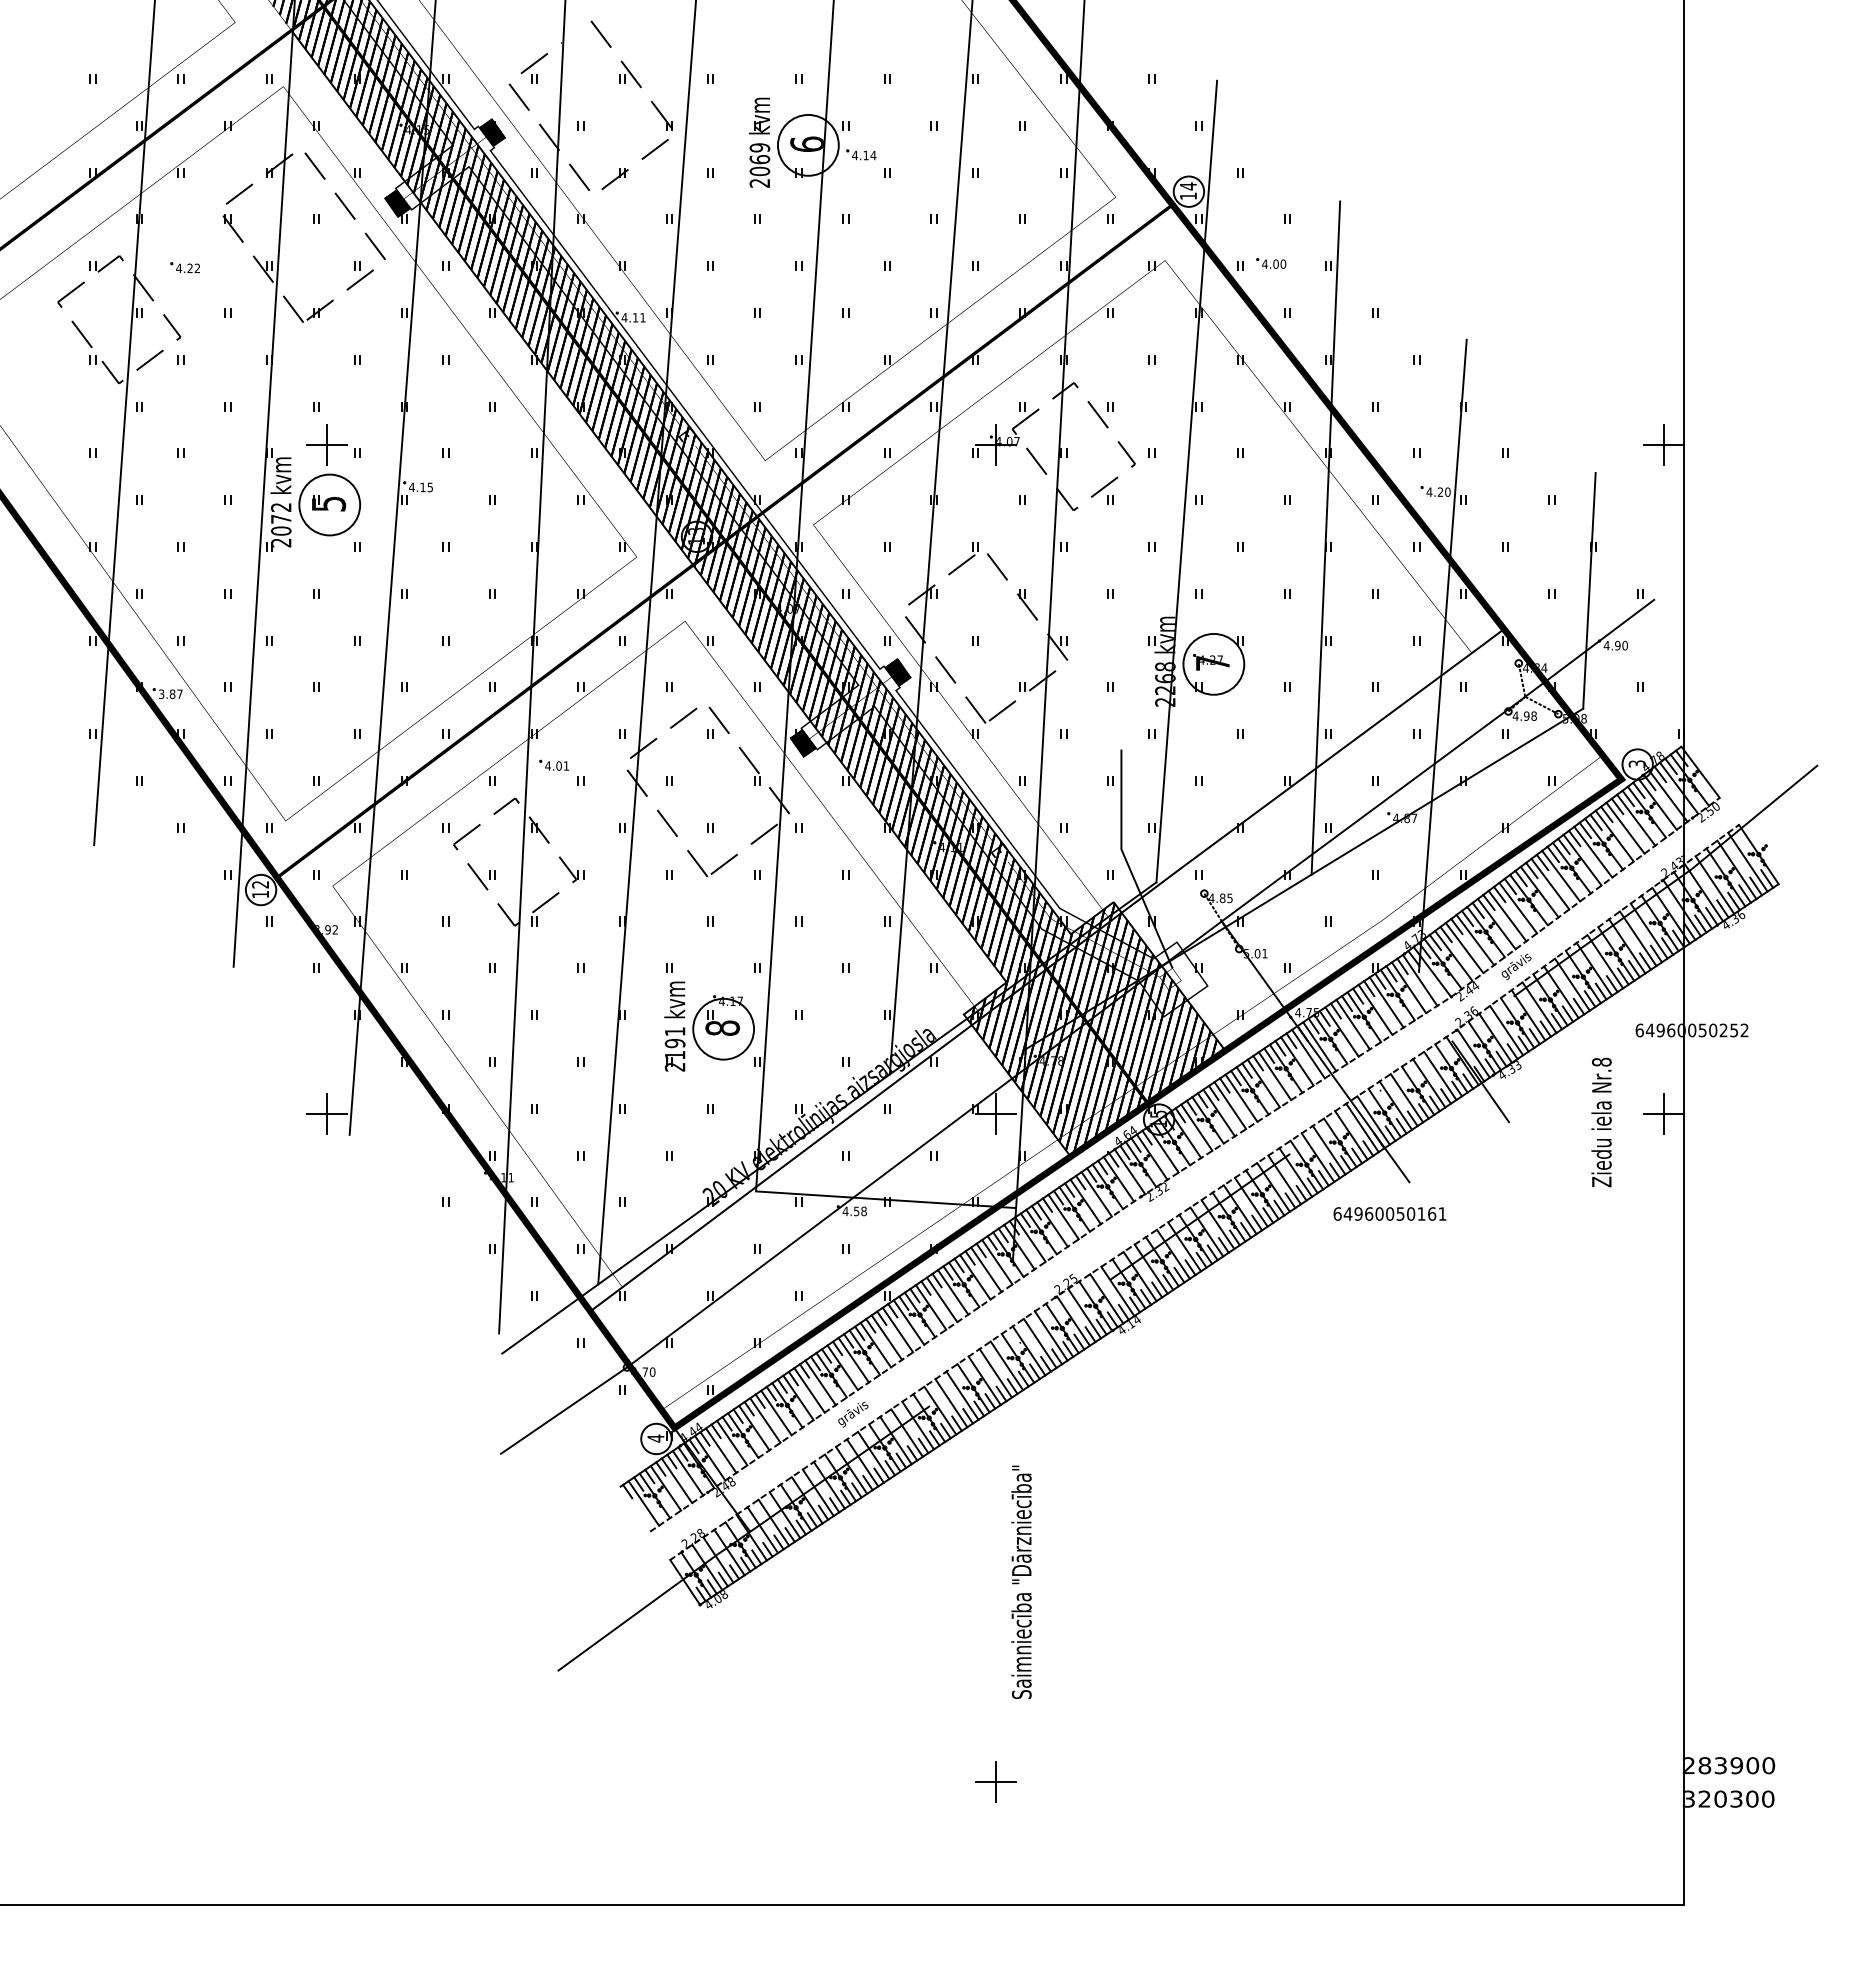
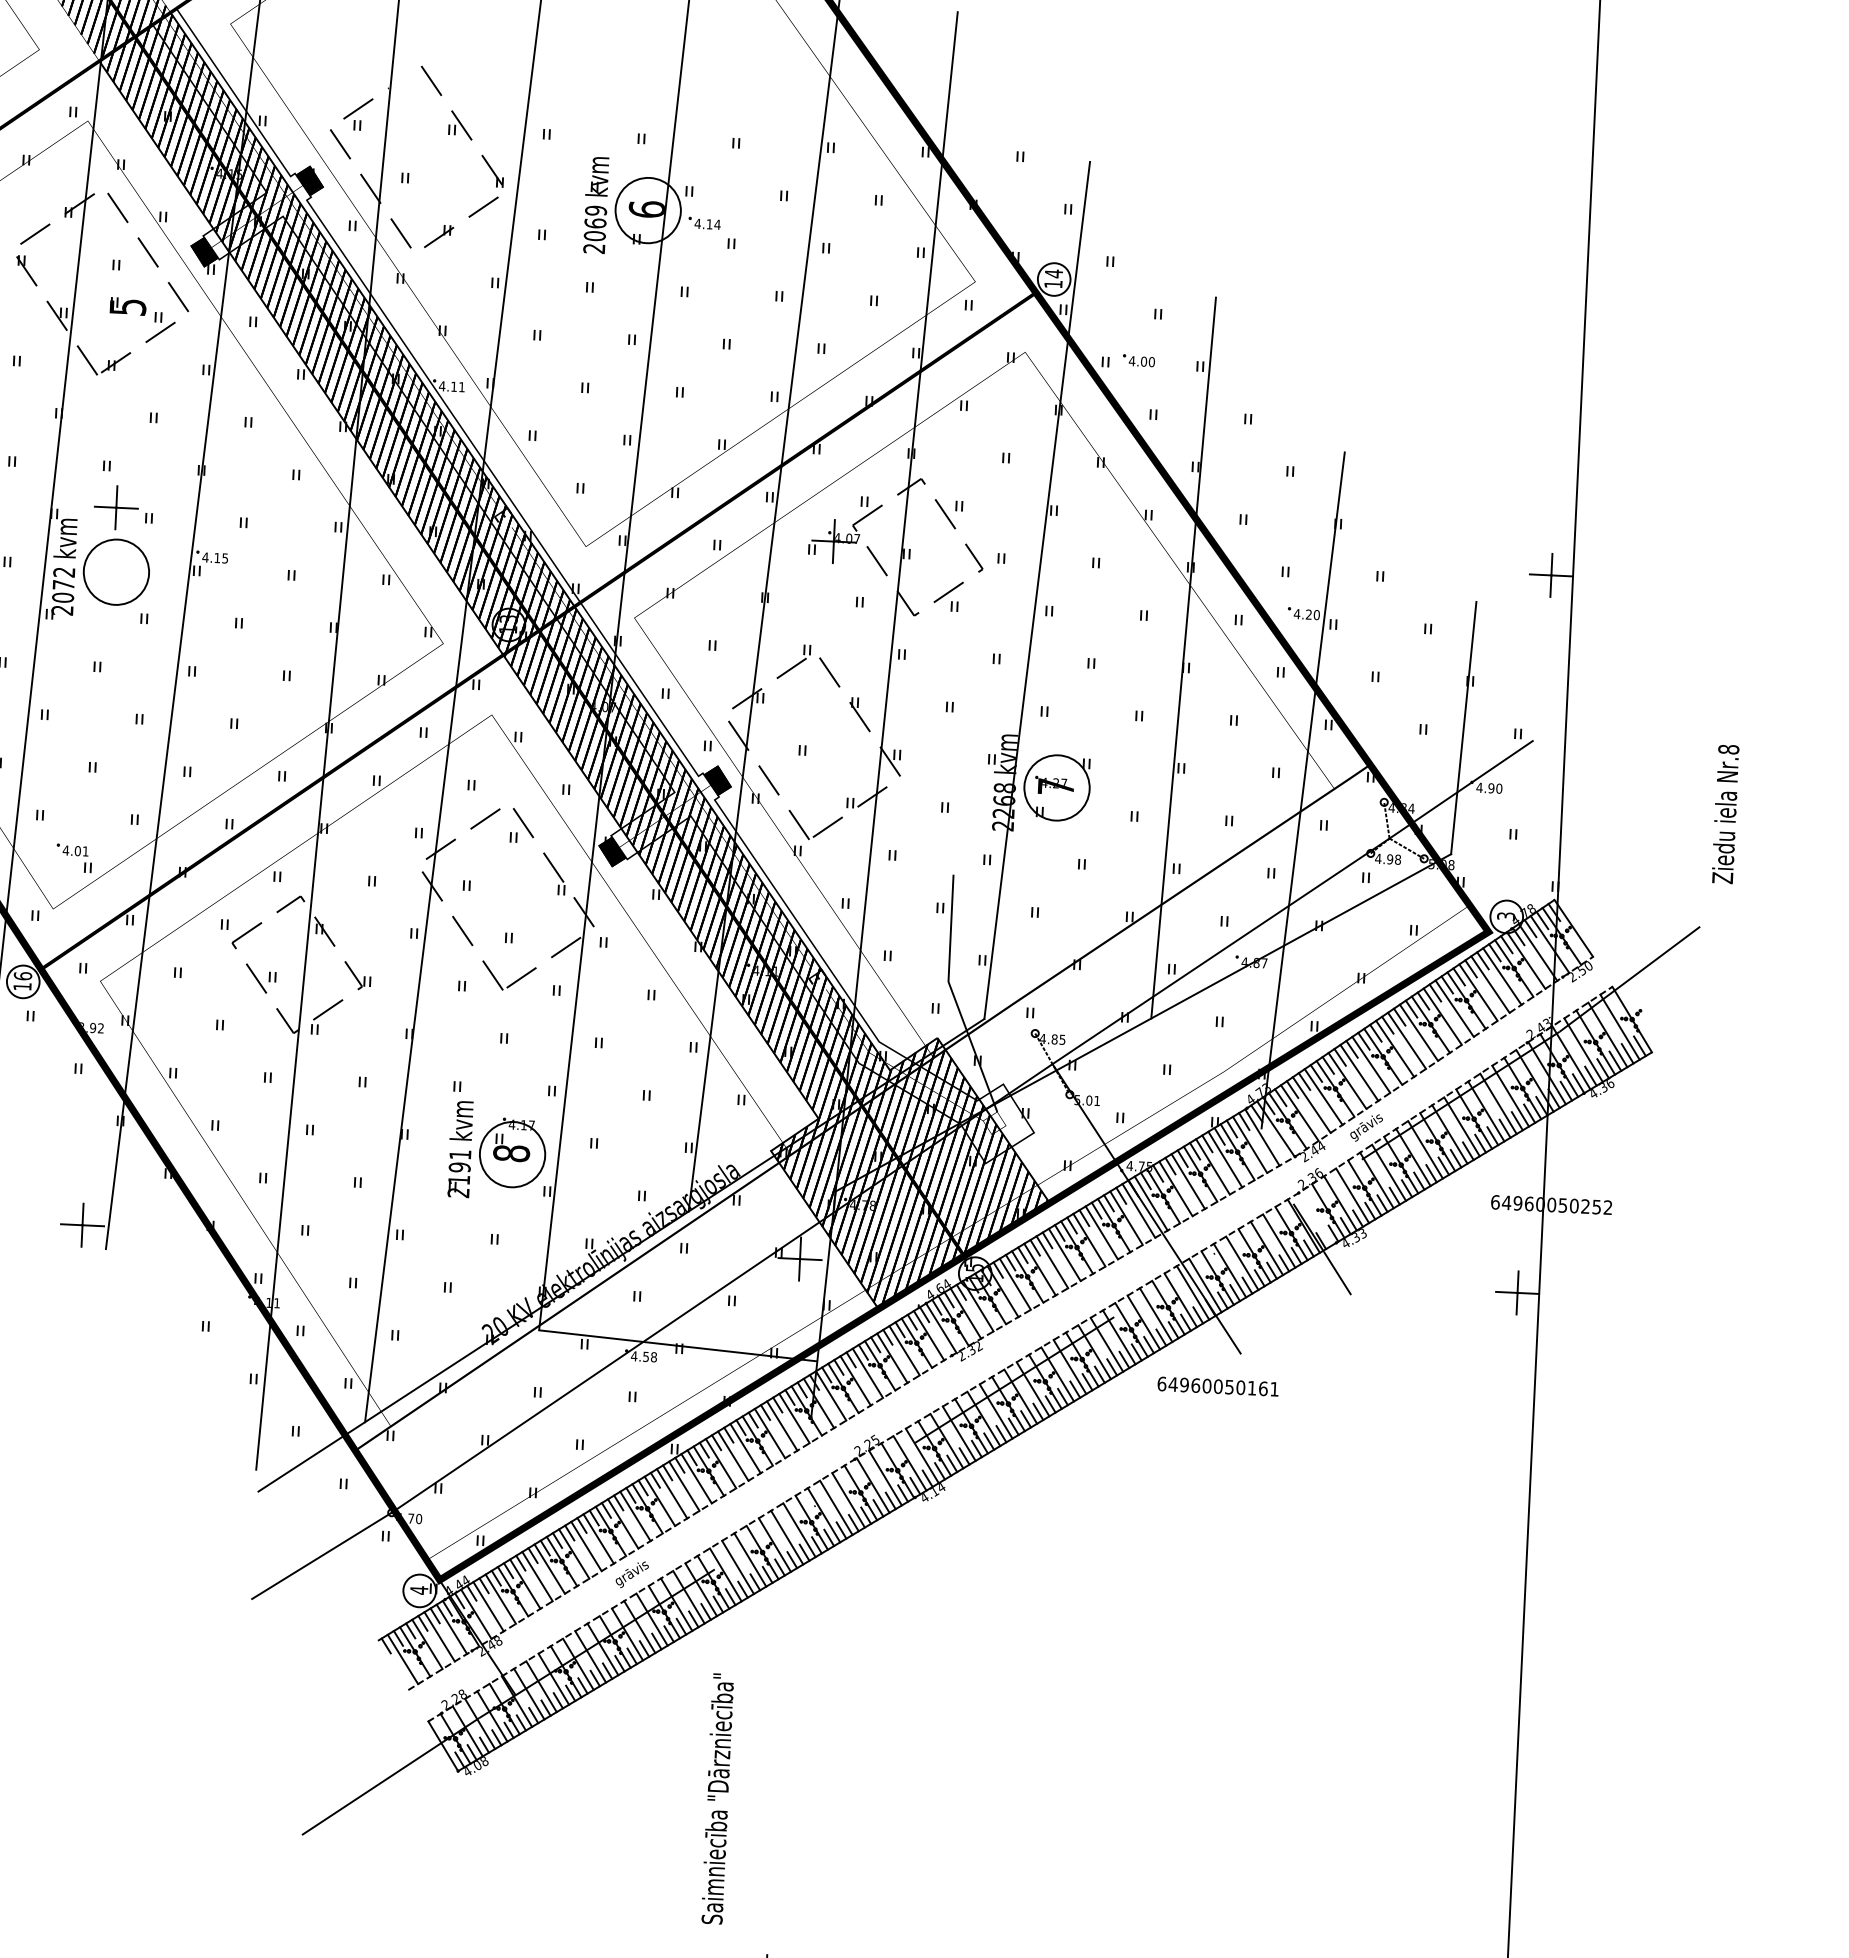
part: (329, 503) -> (128, 306), moved
part: (553, 764) -> (71, 849), moved
text: (260, 884) -> (22, 975), 12 -> 16
line: (1473, 1053) -> (1315, 1218), removed
text: (1601, 1122) -> (1725, 814), moved
text: (1021, 1582) -> (717, 1799), moved

